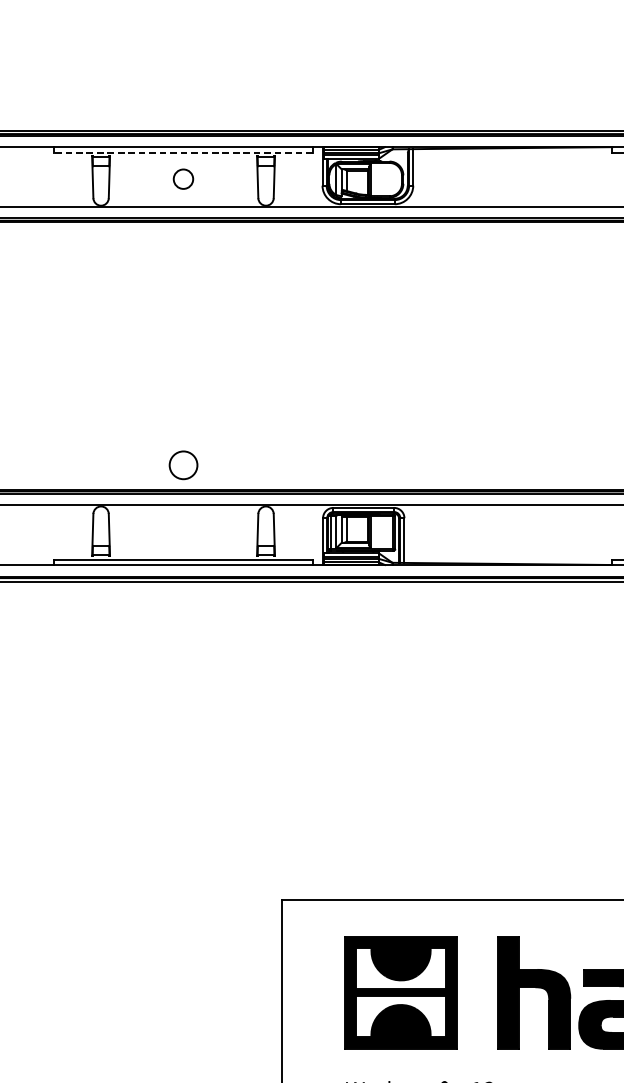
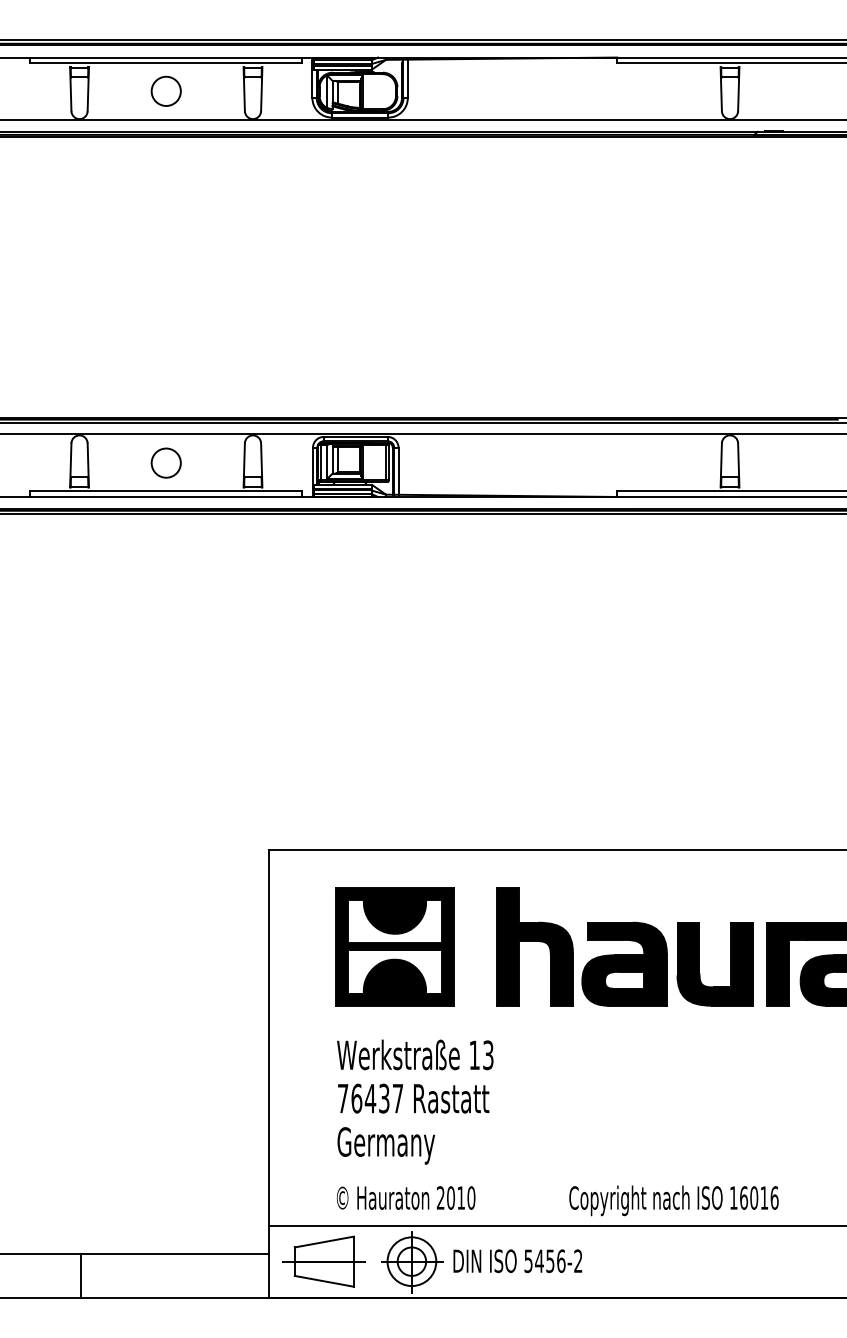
line: (183, 152) -> (166, 63), dashed -> solid
circle: (182, 178) -> (165, 90), size x1.43
circle: (182, 464) -> (165, 462), moved

